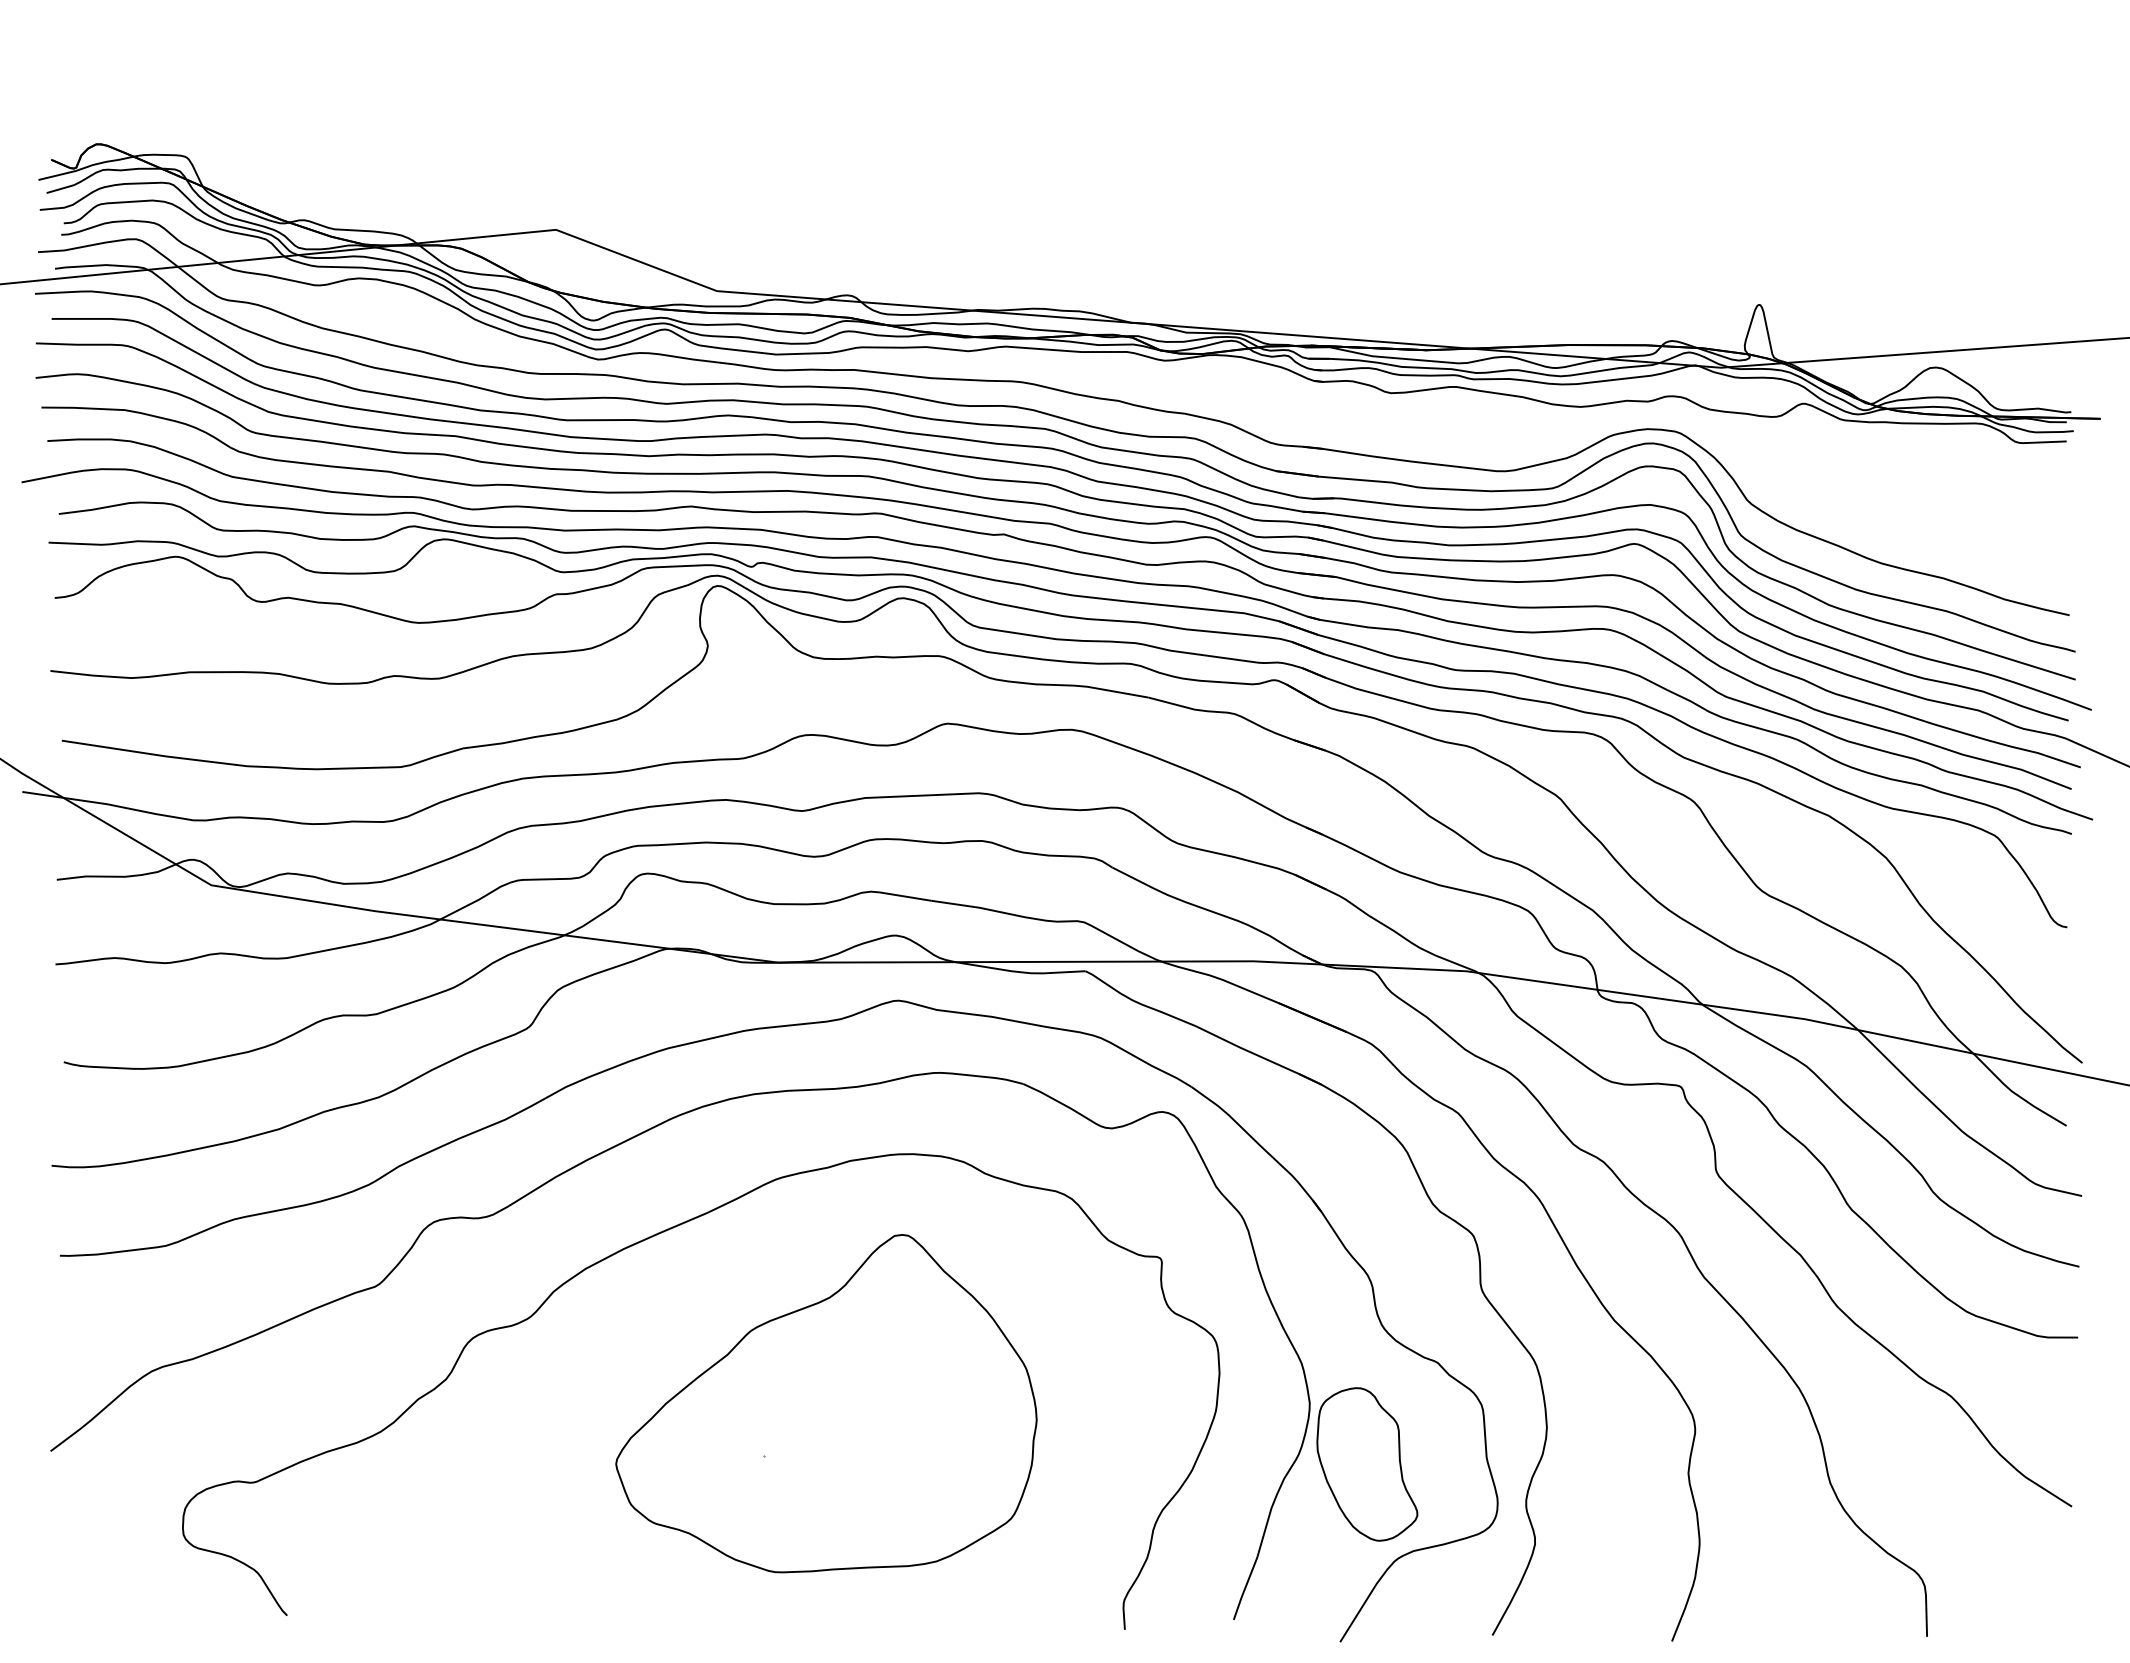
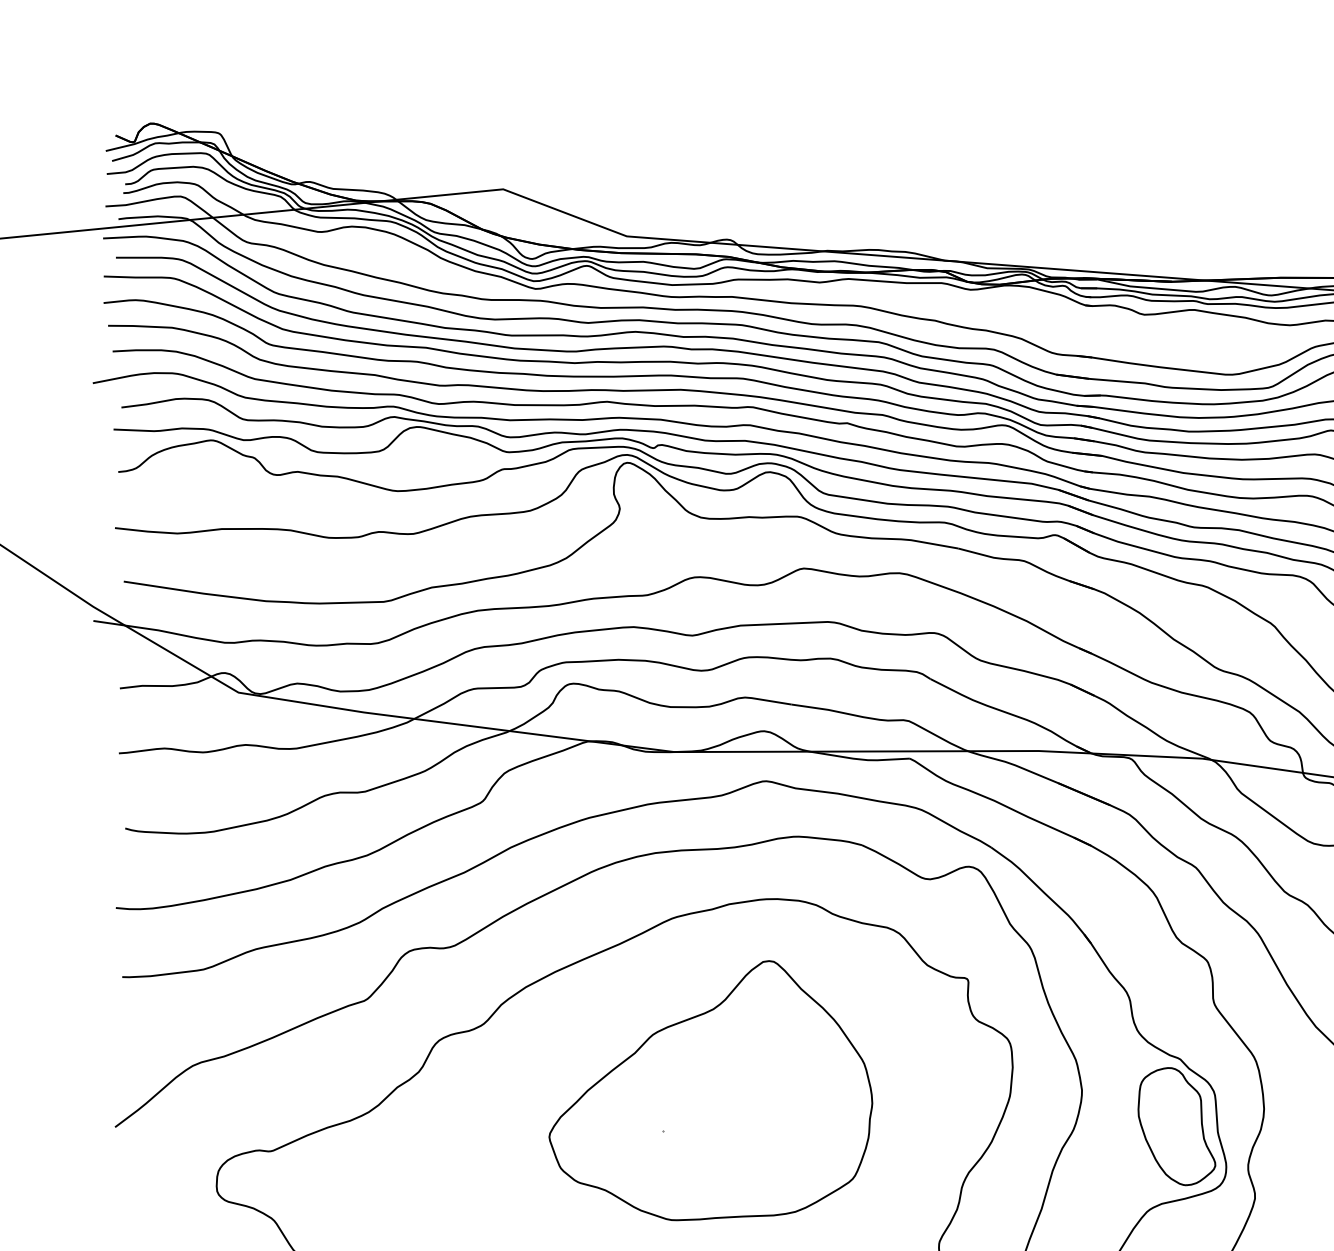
part: (1367, 1464) -> (1177, 1126), moved

